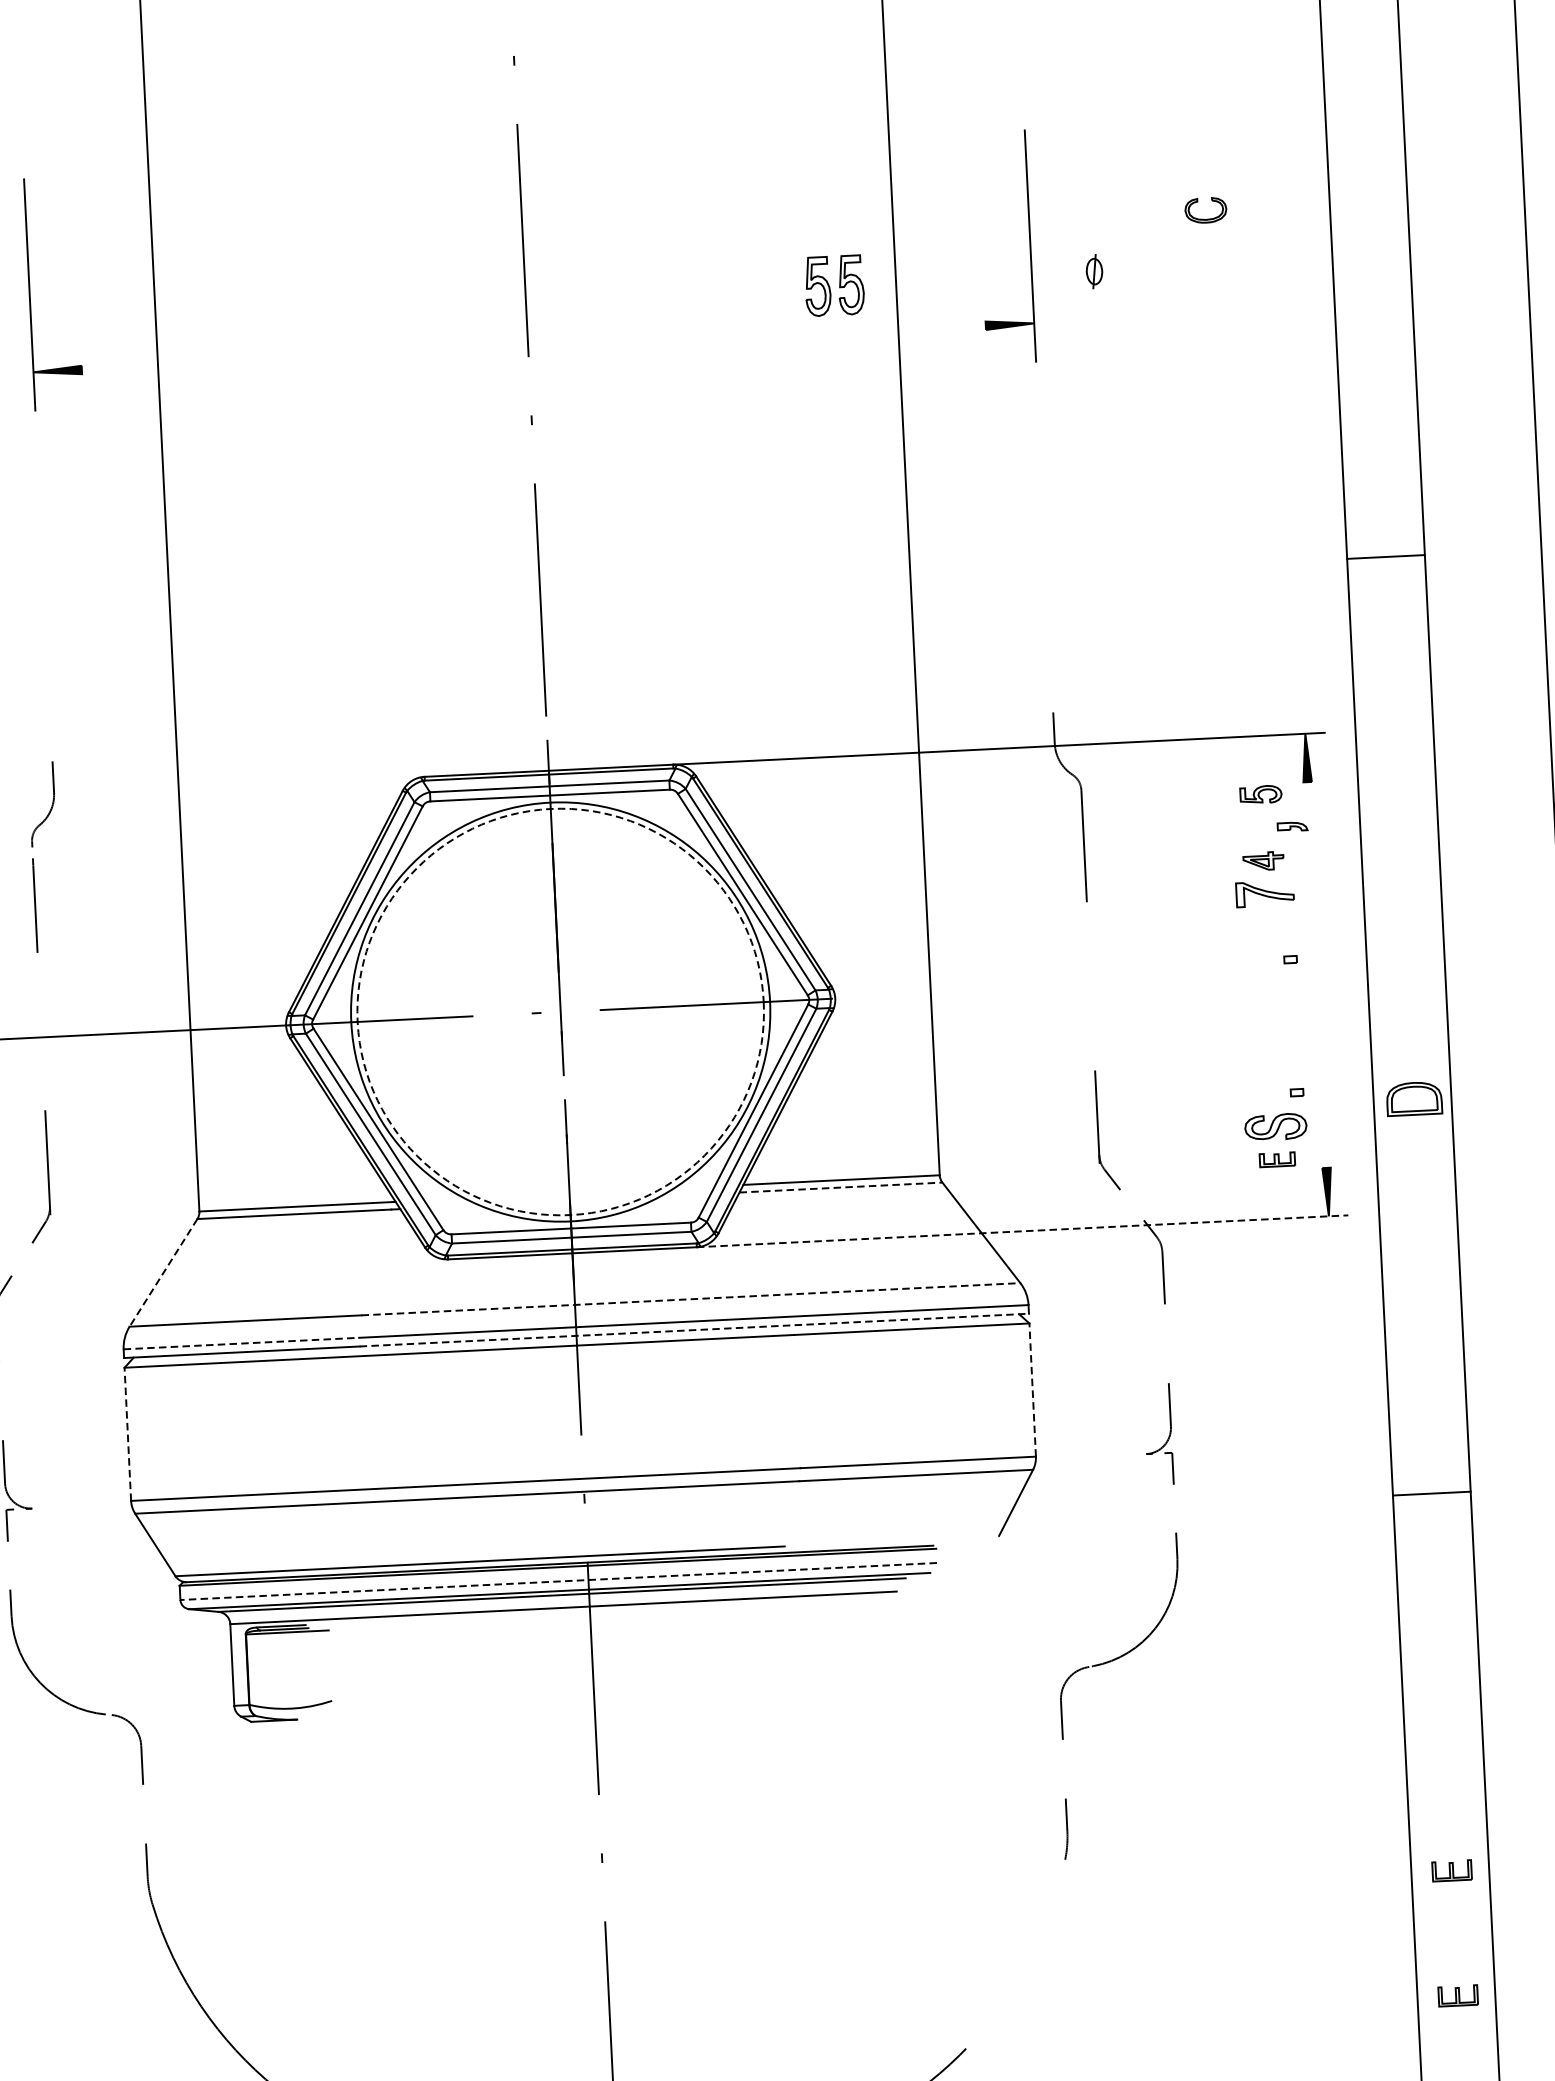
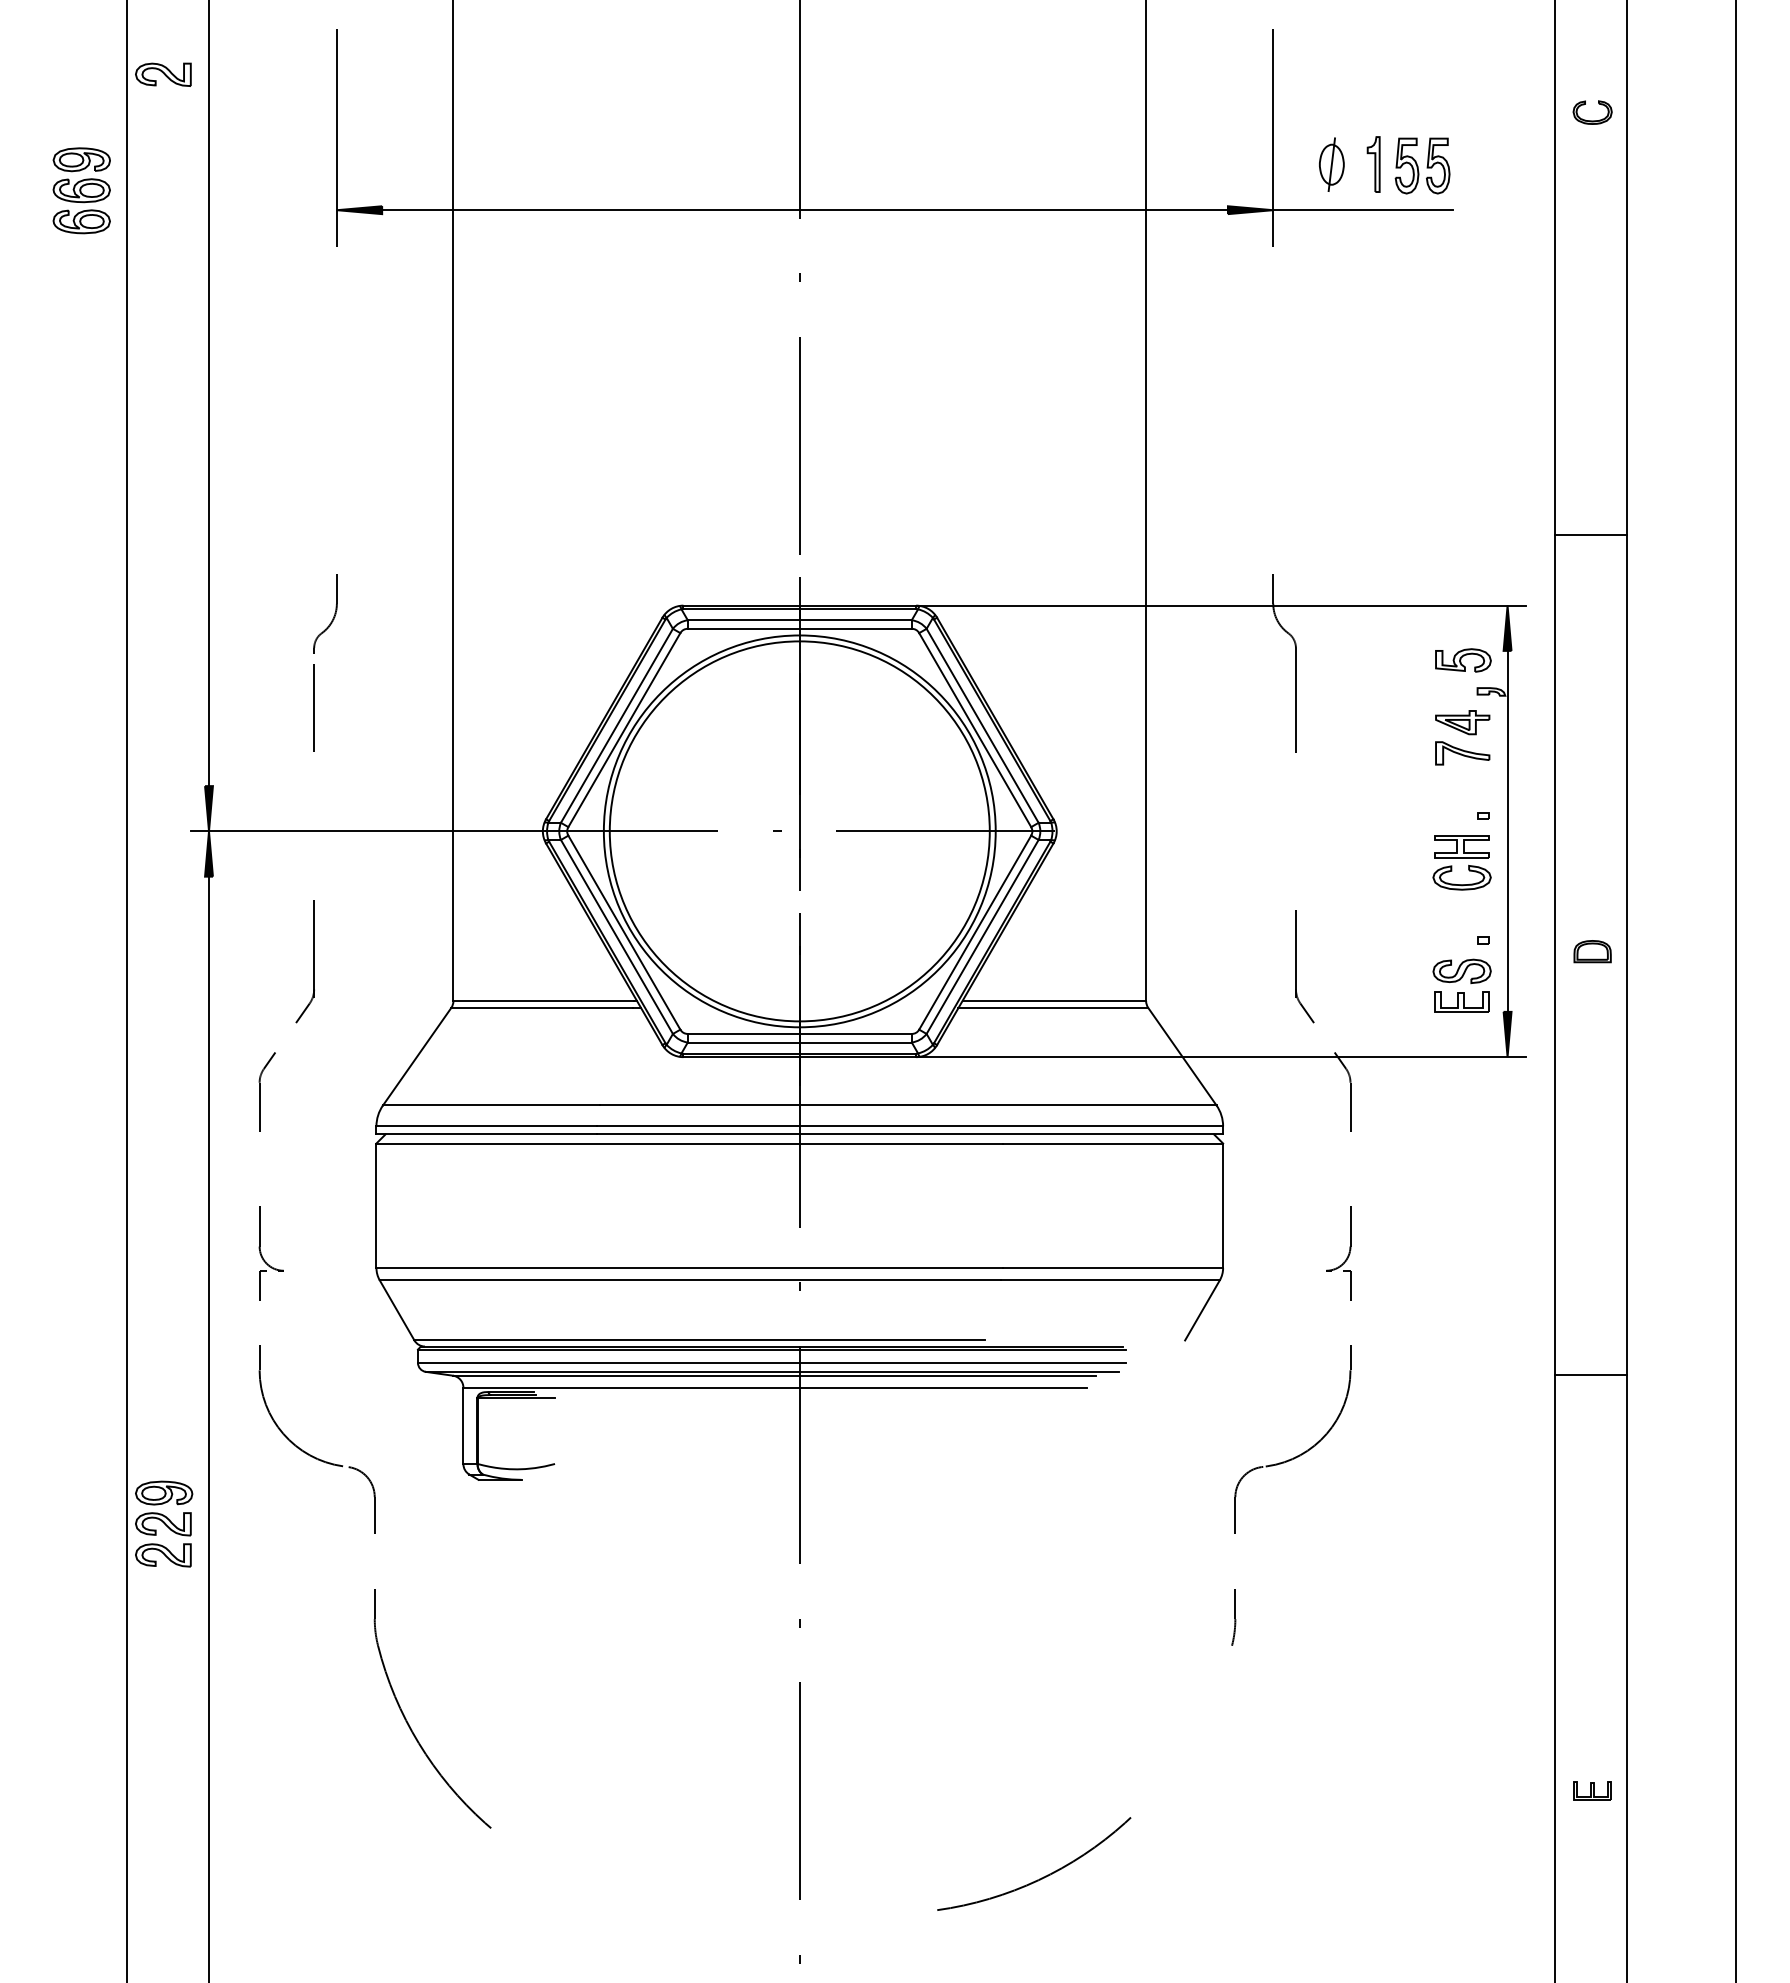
part: (1206, 218) -> (1592, 120), moved
part: (1138, 269) -> (1373, 164), added
part: (1094, 271) -> (1331, 164), size x1.67
part: (834, 285) -> (1422, 165), moved
line: (1129, 319) -> (1362, 210), added
line: (533, 348) -> (804, 210), added
line: (1385, 557) -> (1590, 535), moved
part: (1261, 794) -> (1463, 660), size x1.43
part: (1263, 861) -> (1462, 722), size x1.43
line: (1316, 974) -> (1507, 830), added
part: (1269, 1010) -> (1461, 862), added
circle: (560, 1012) -> (799, 831), dashed -> solid
part: (1414, 1098) -> (1592, 951), size x0.71
part: (1276, 1159) -> (1461, 1001), size x1.67
line: (841, 1188) -> (1053, 1008), dashed -> solid
line: (1022, 1231) -> (1220, 1057), dashed -> solid
line: (162, 1273) -> (416, 1057), dashed -> solid
line: (691, 1299) -> (908, 1105), dashed -> solid
line: (694, 1330) -> (910, 1134), dashed -> solid
line: (242, 1343) -> (487, 1126), dashed -> solid
line: (1033, 1389) -> (1223, 1205), dashed -> solid
line: (127, 1433) -> (376, 1205), dashed -> solid
line: (1431, 1493) -> (1590, 1374), moved
line: (558, 1581) -> (771, 1362), dashed -> solid
part: (1451, 1870) -> (1592, 1673), removed

